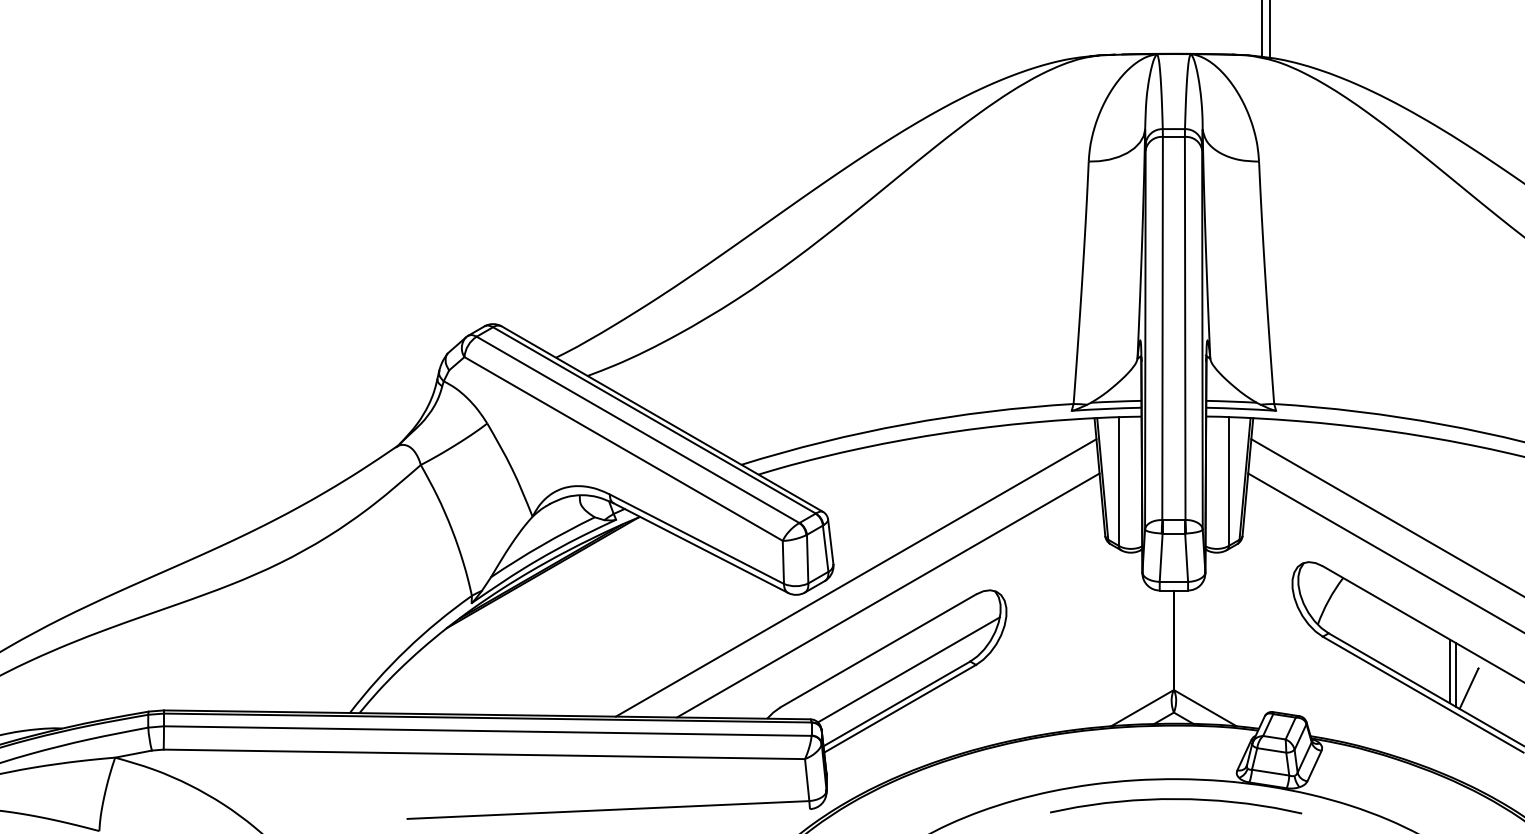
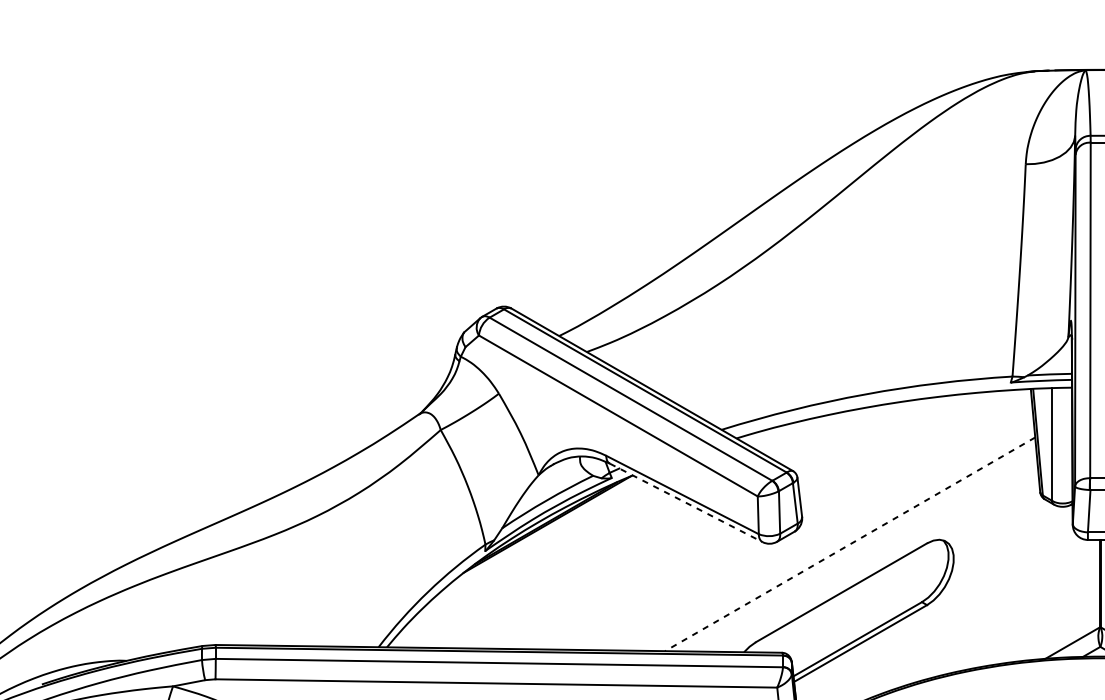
line: (701, 548) -> (686, 503), solid -> dashed
line: (855, 577) -> (821, 528), removed
line: (888, 595) -> (850, 544), solid -> dashed
line: (908, 669) -> (867, 609), removed

